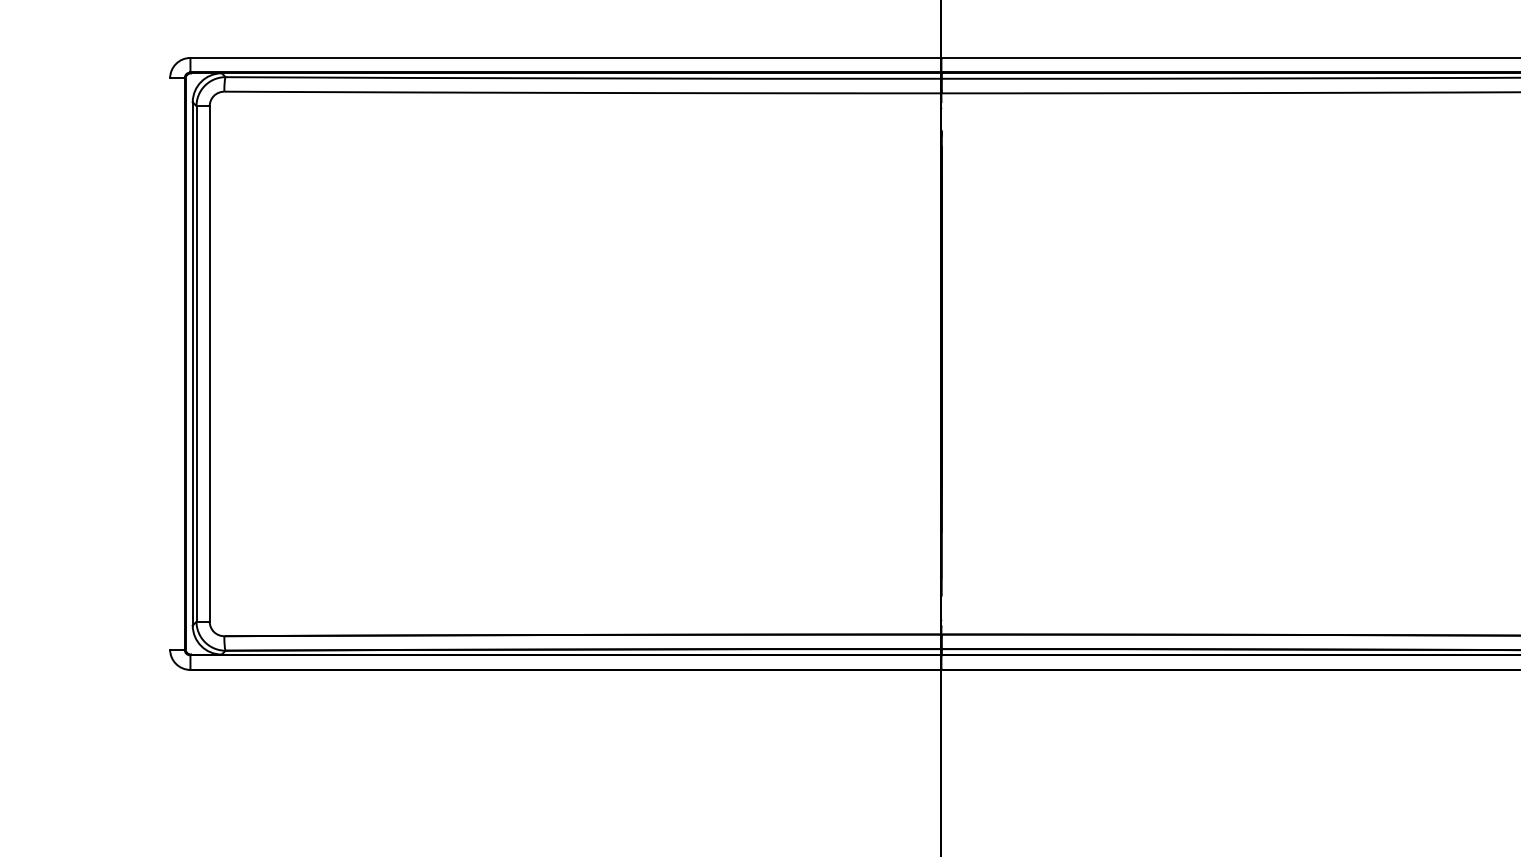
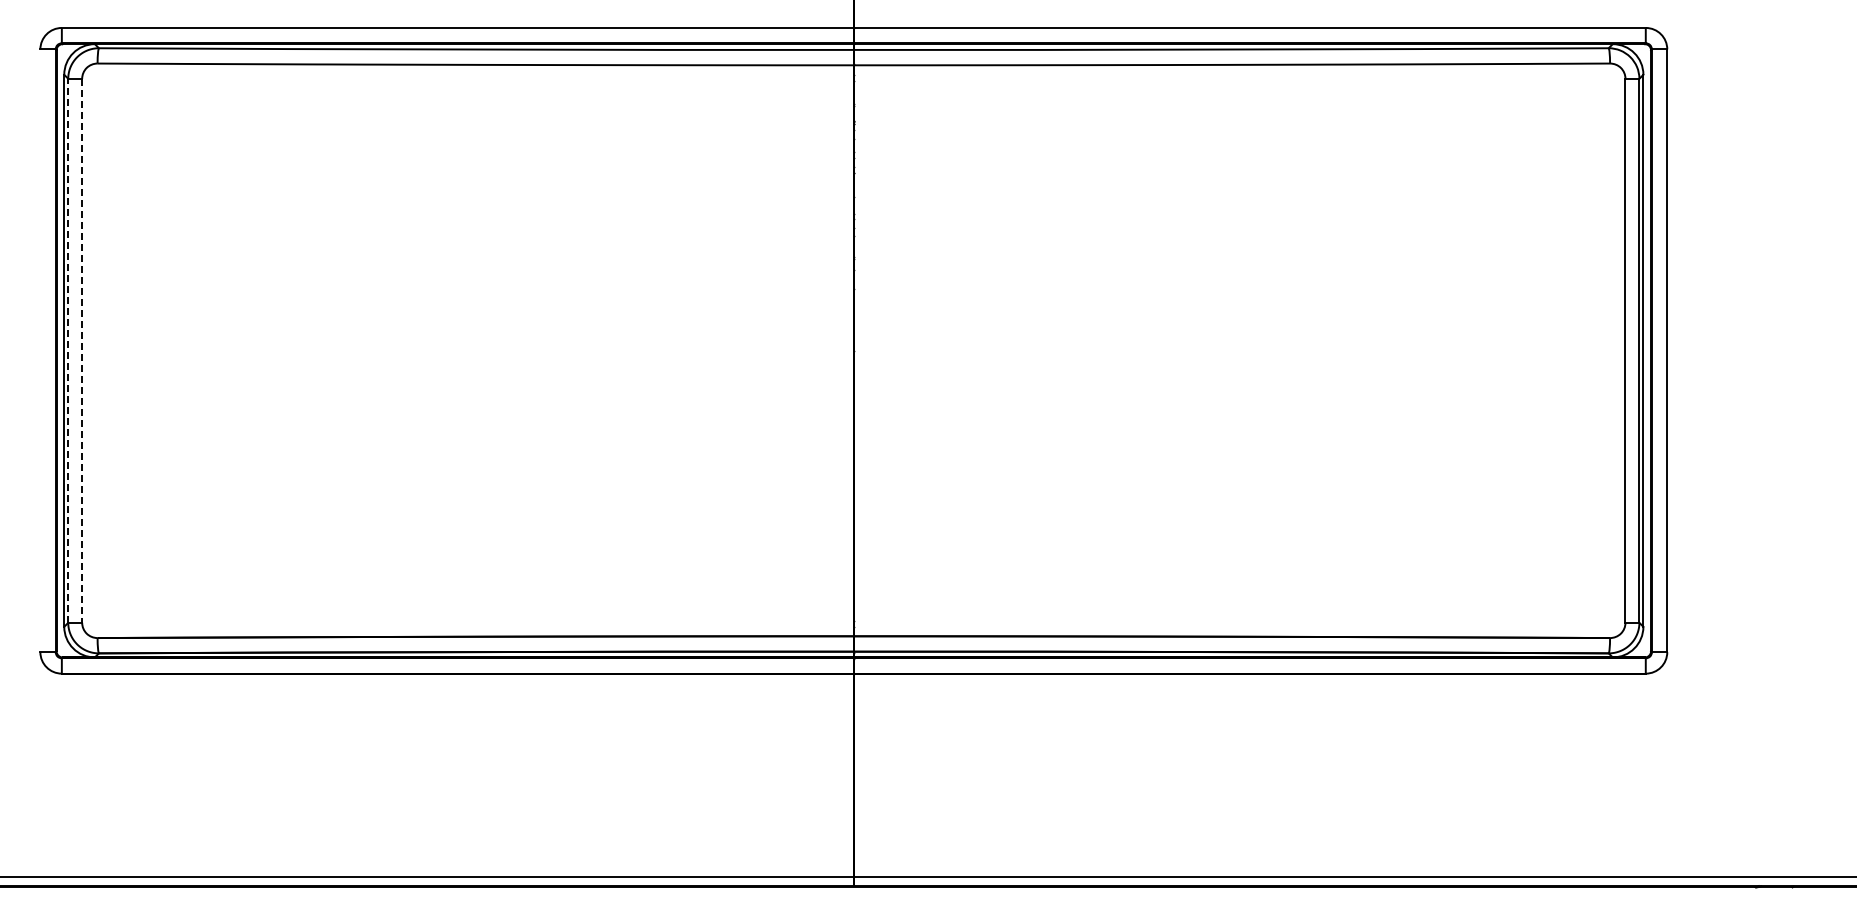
line: (196, 363) -> (68, 350), solid -> dashed
line: (210, 364) -> (82, 351), solid -> dashed

